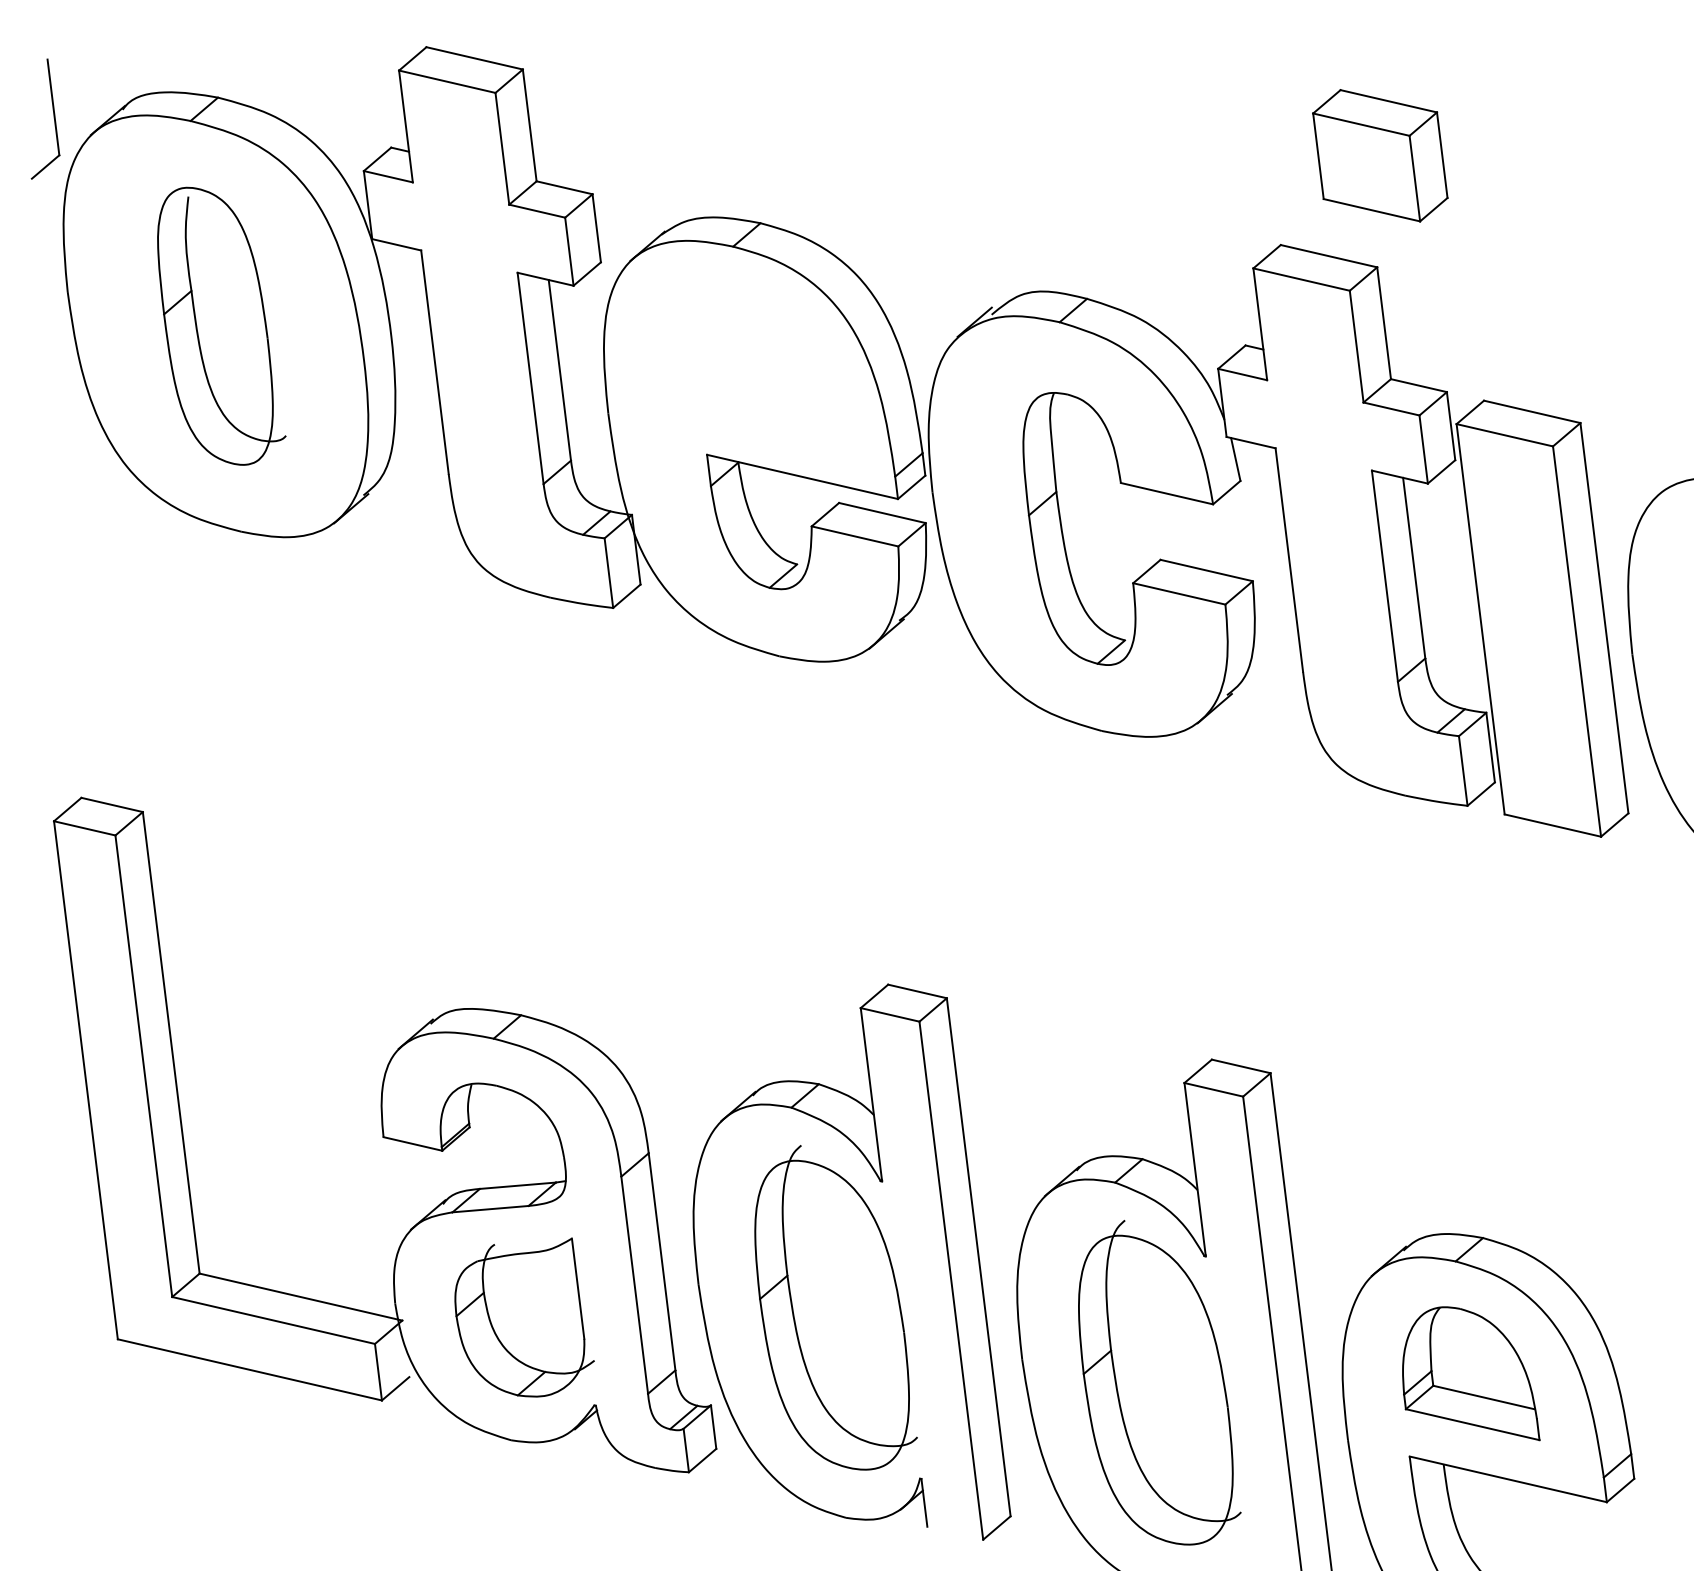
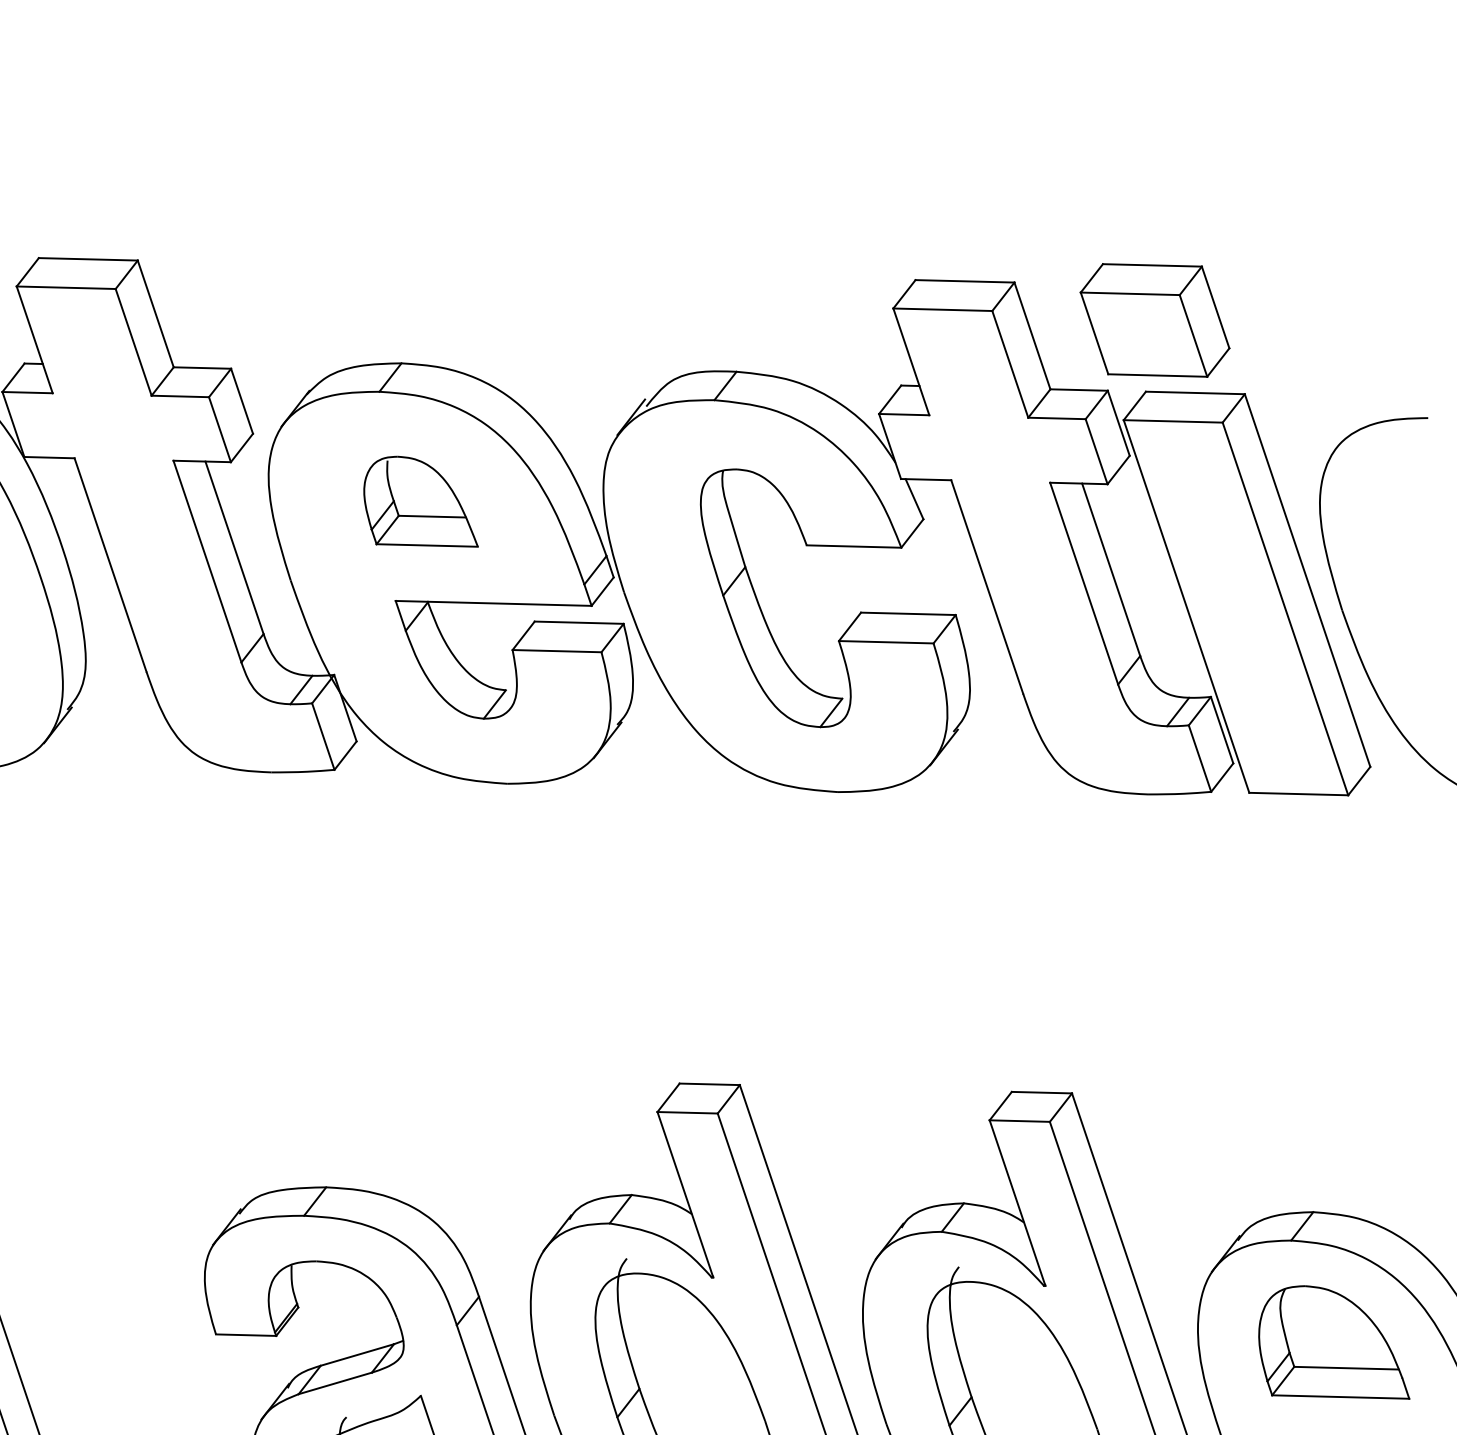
part: (1380, 155) -> (1155, 320), moved
part: (747, 365) -> (417, 505), added

